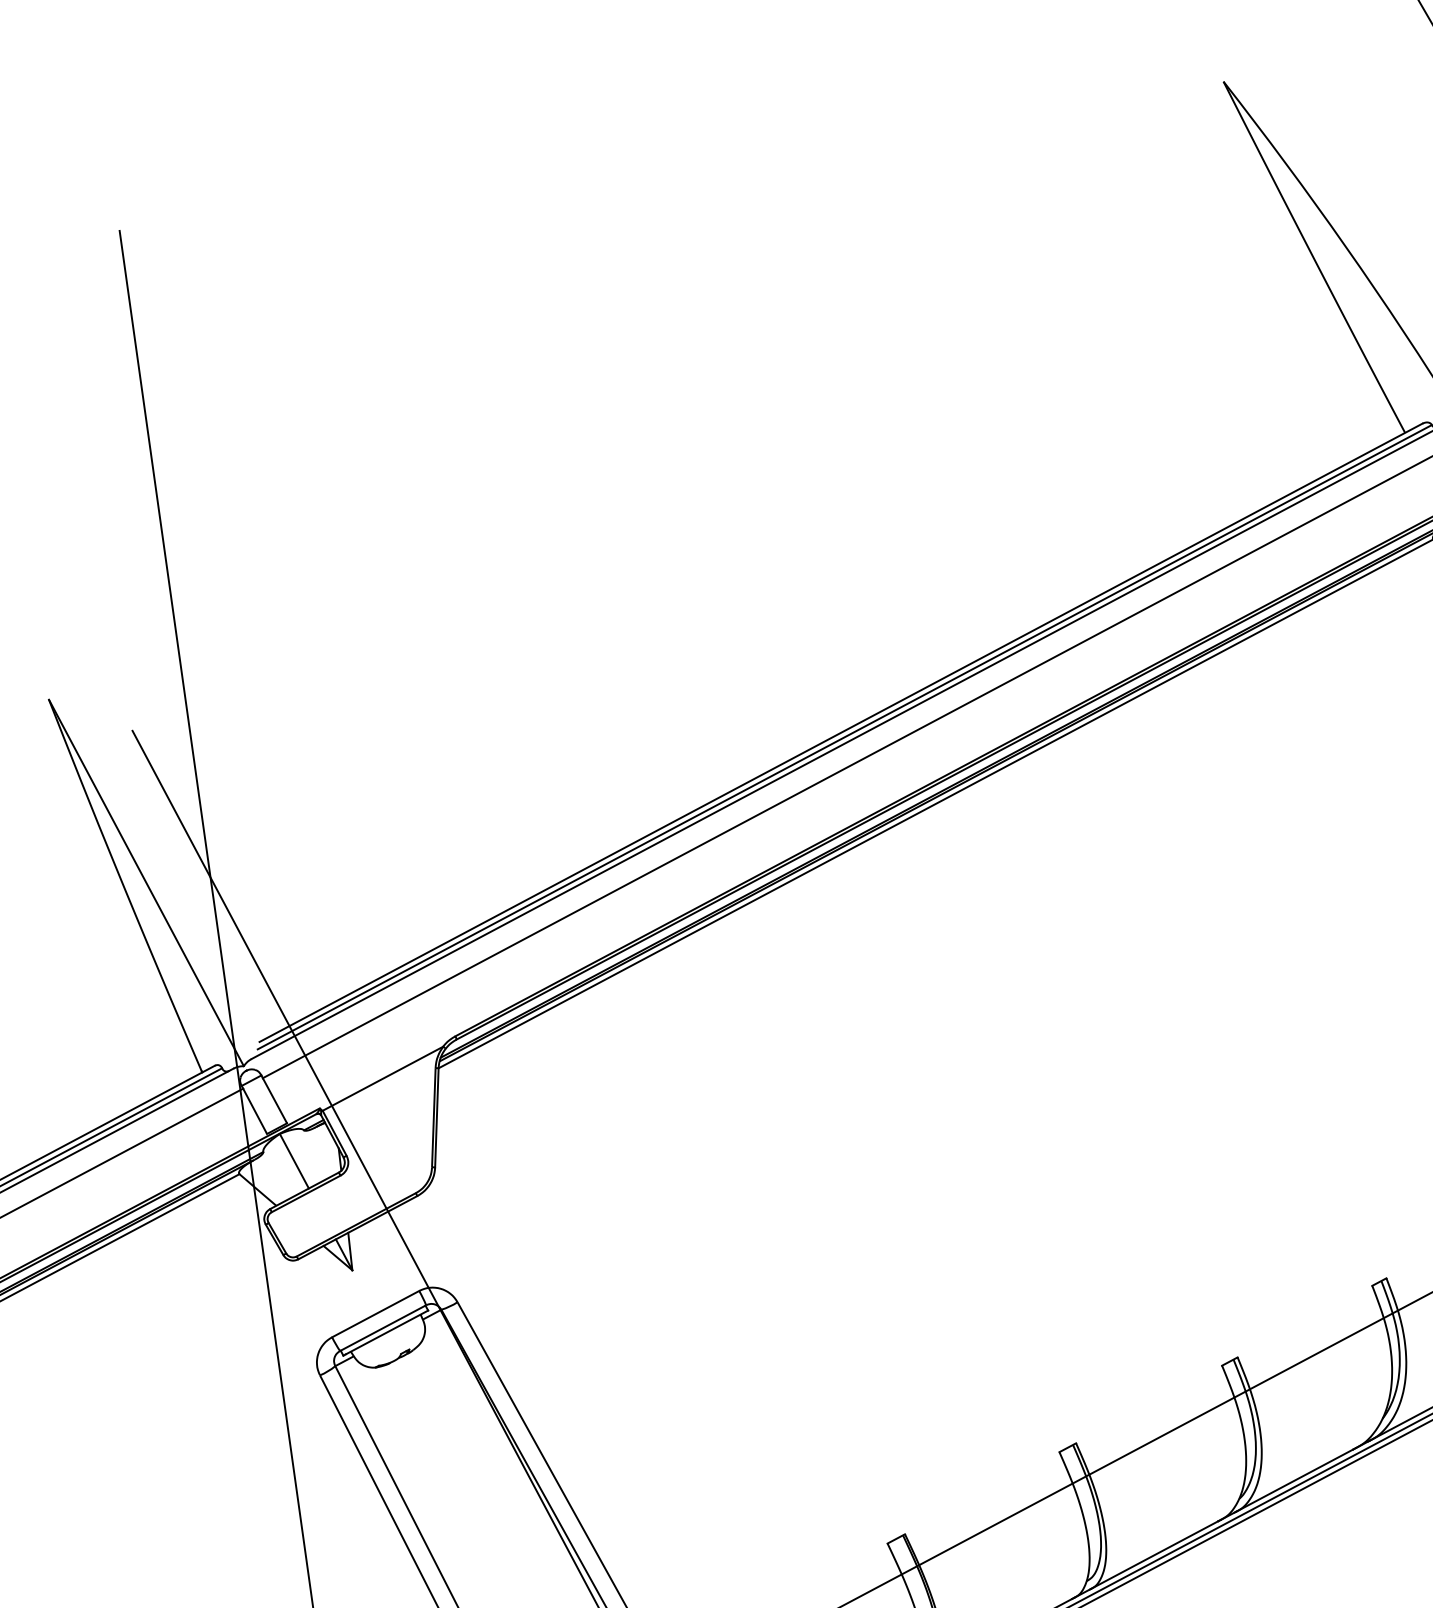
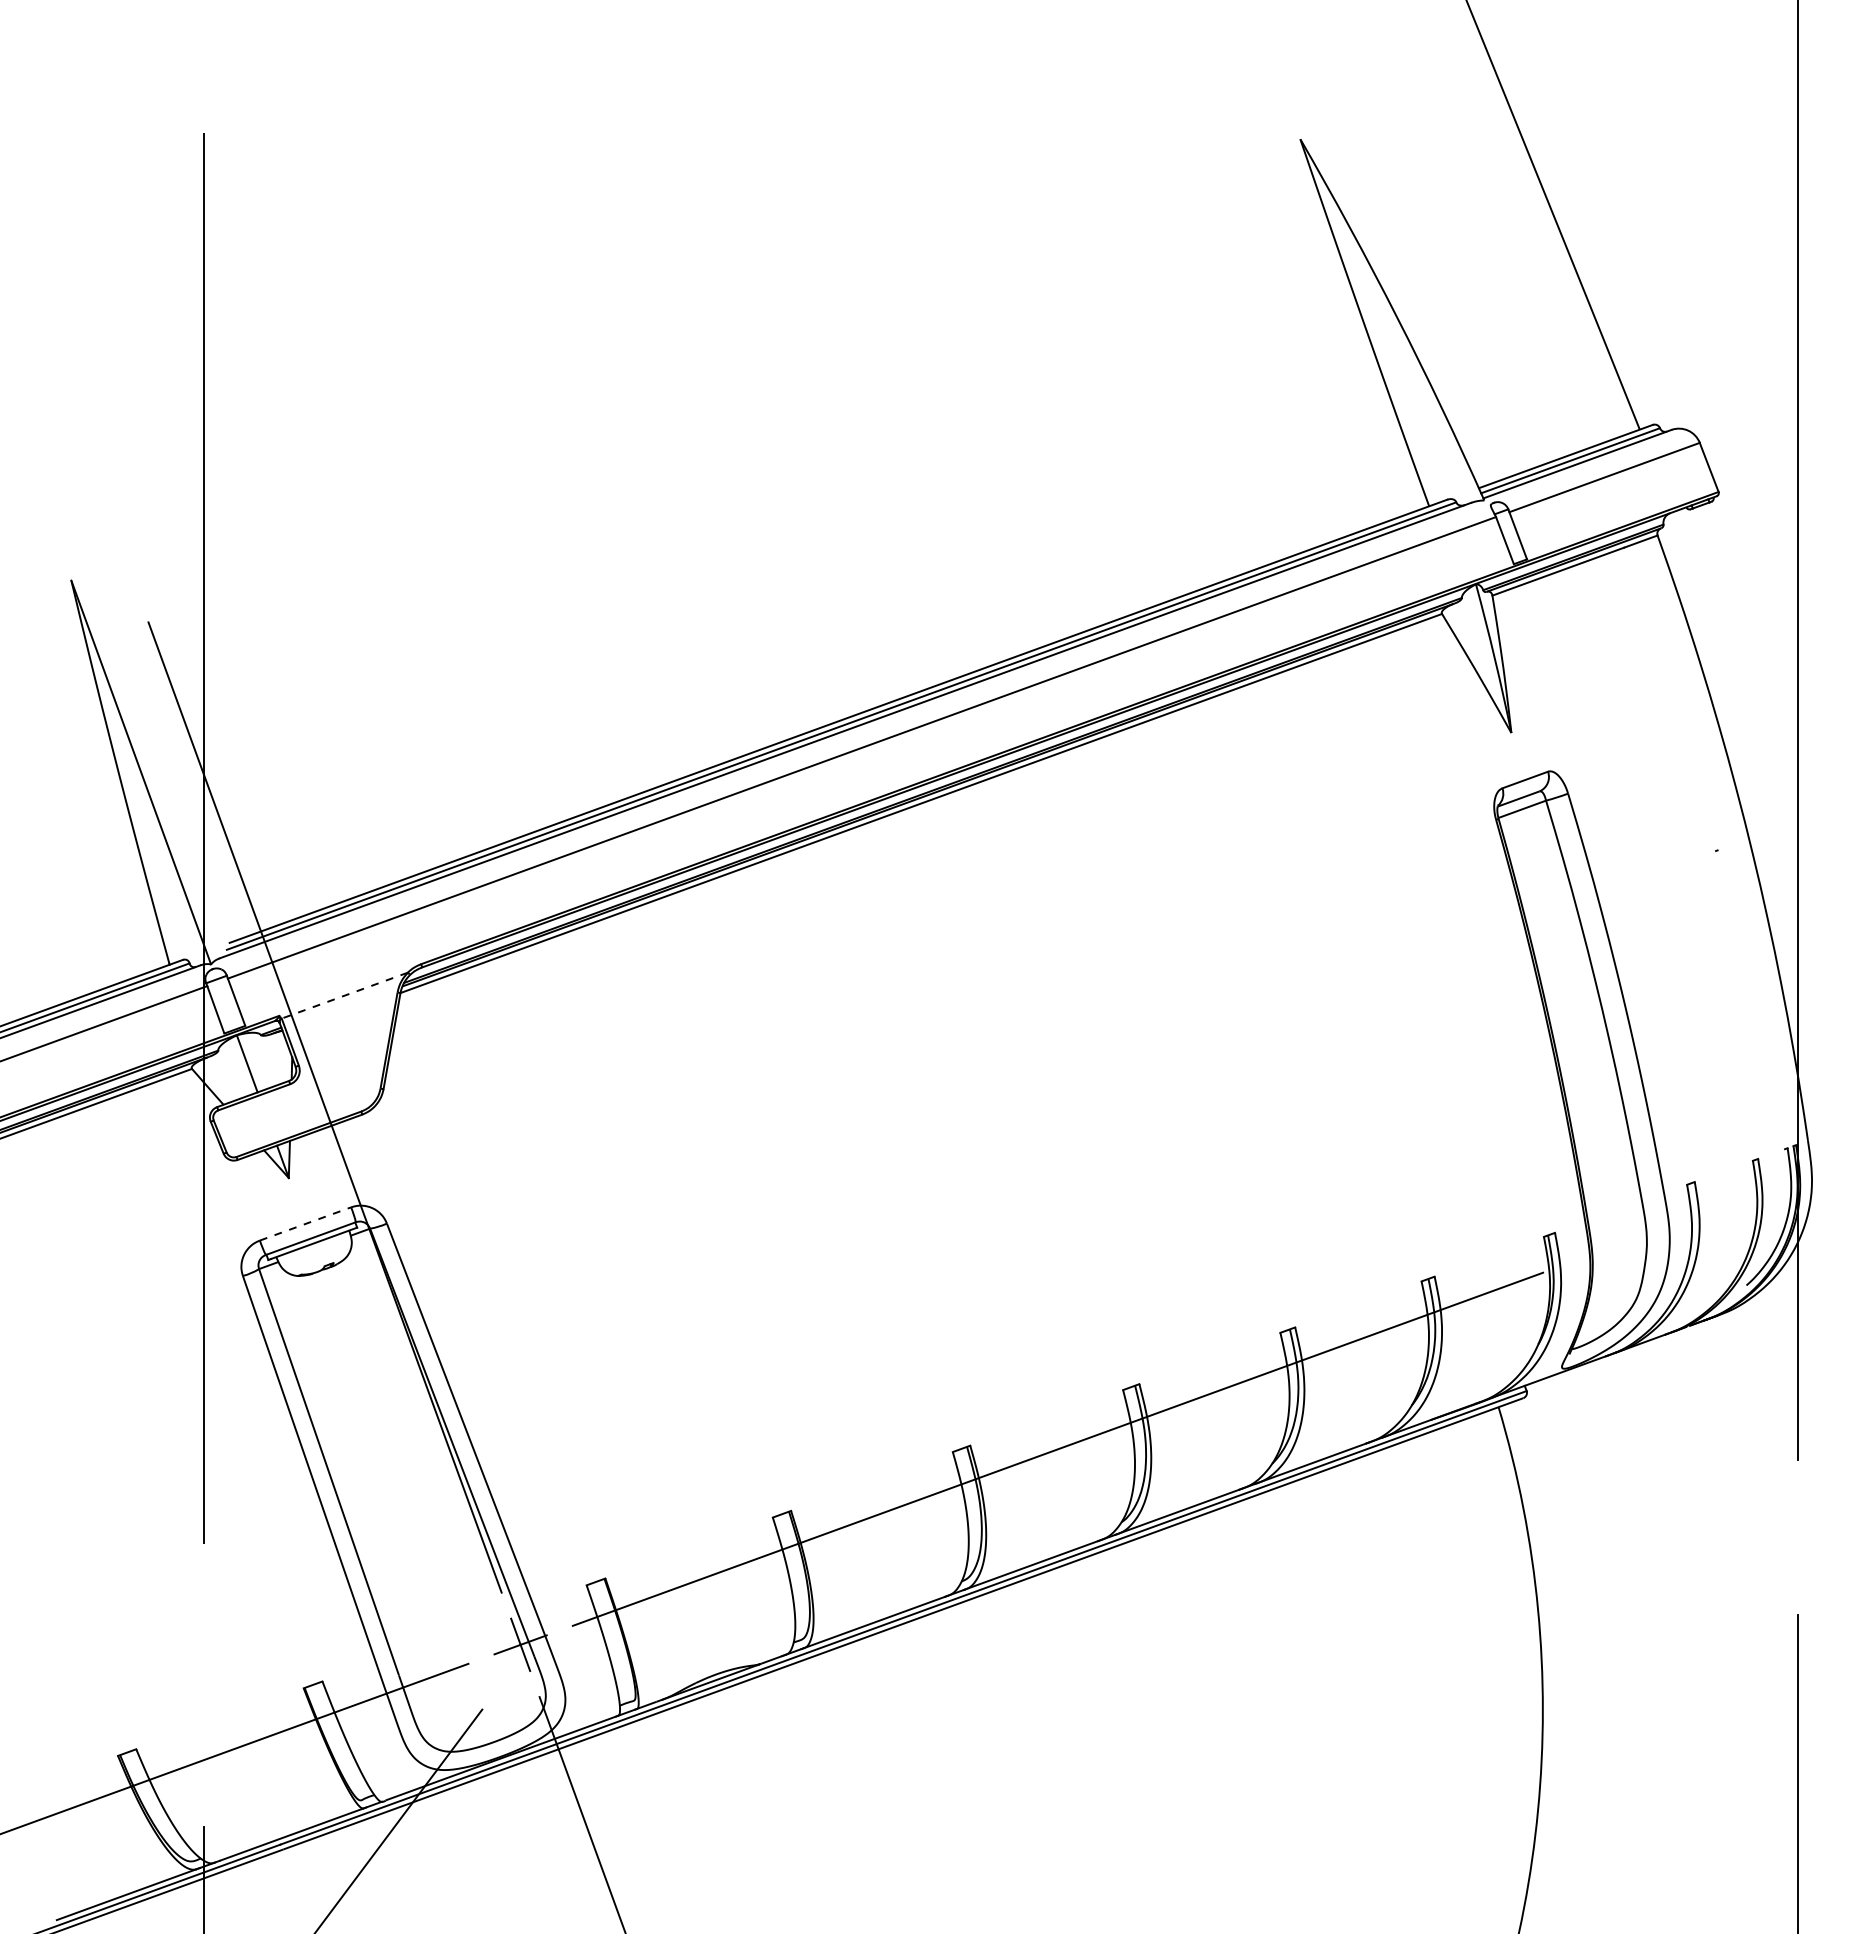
line: (382, 1078) -> (344, 995), solid -> dashed
line: (375, 1313) -> (305, 1223), solid -> dashed

